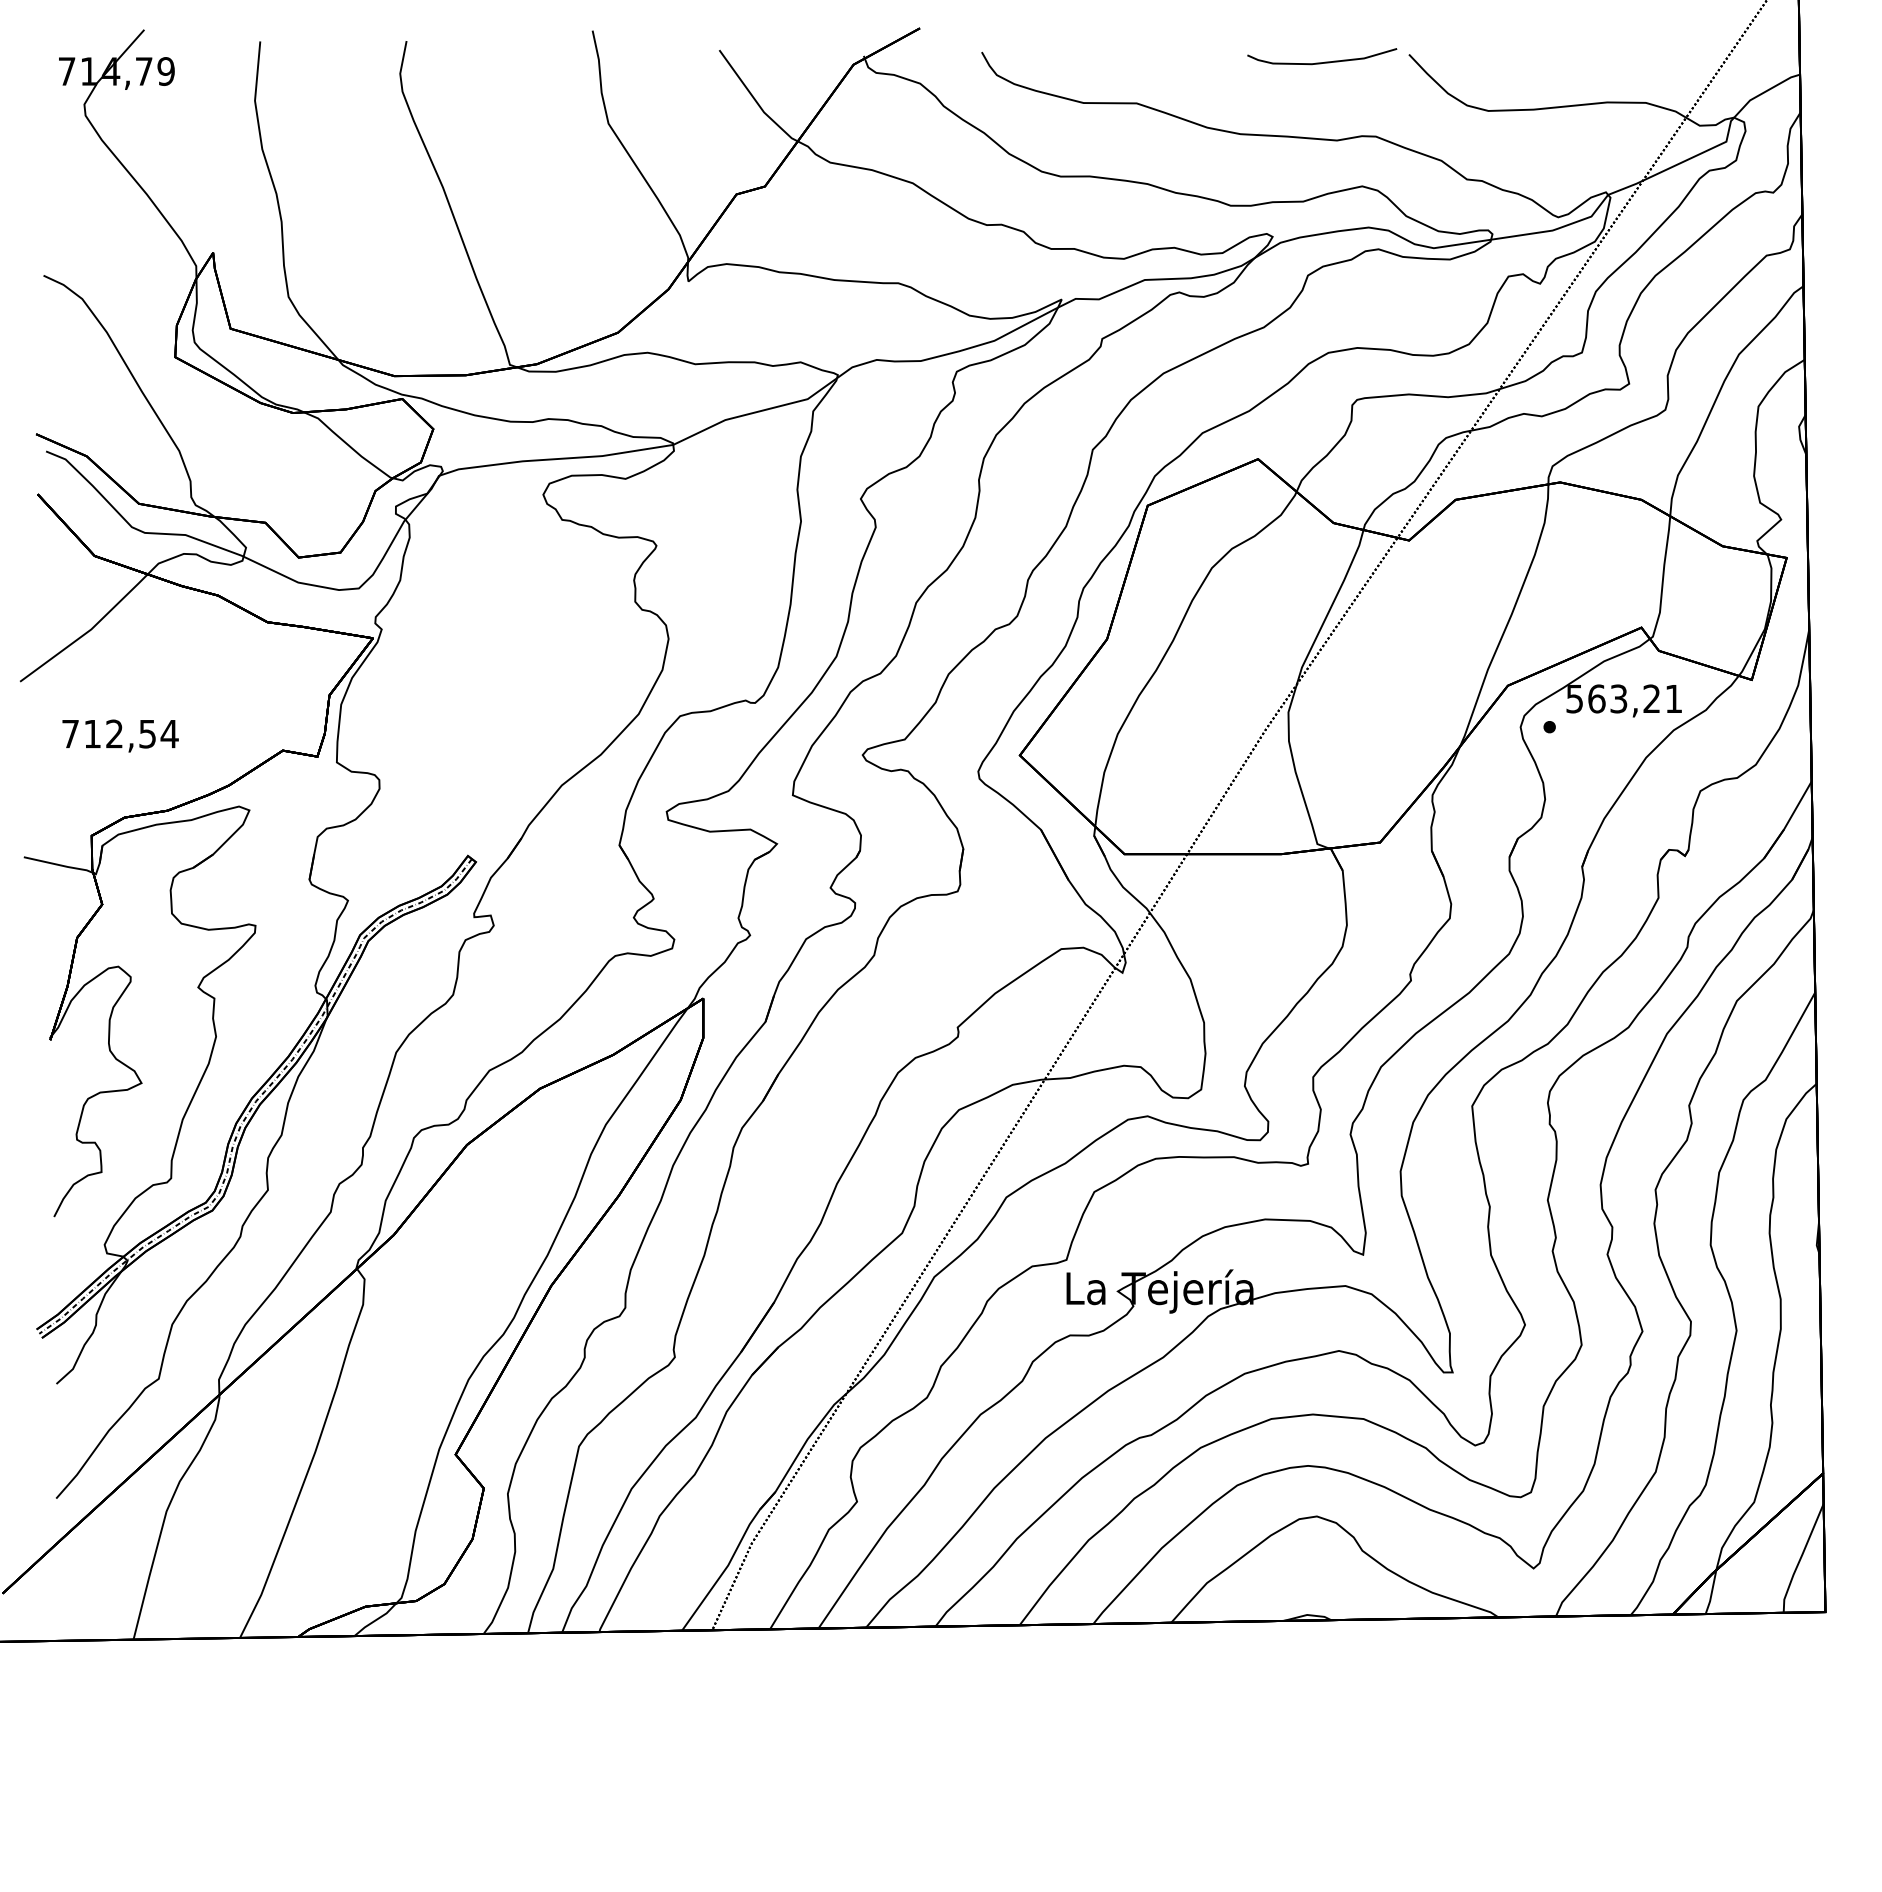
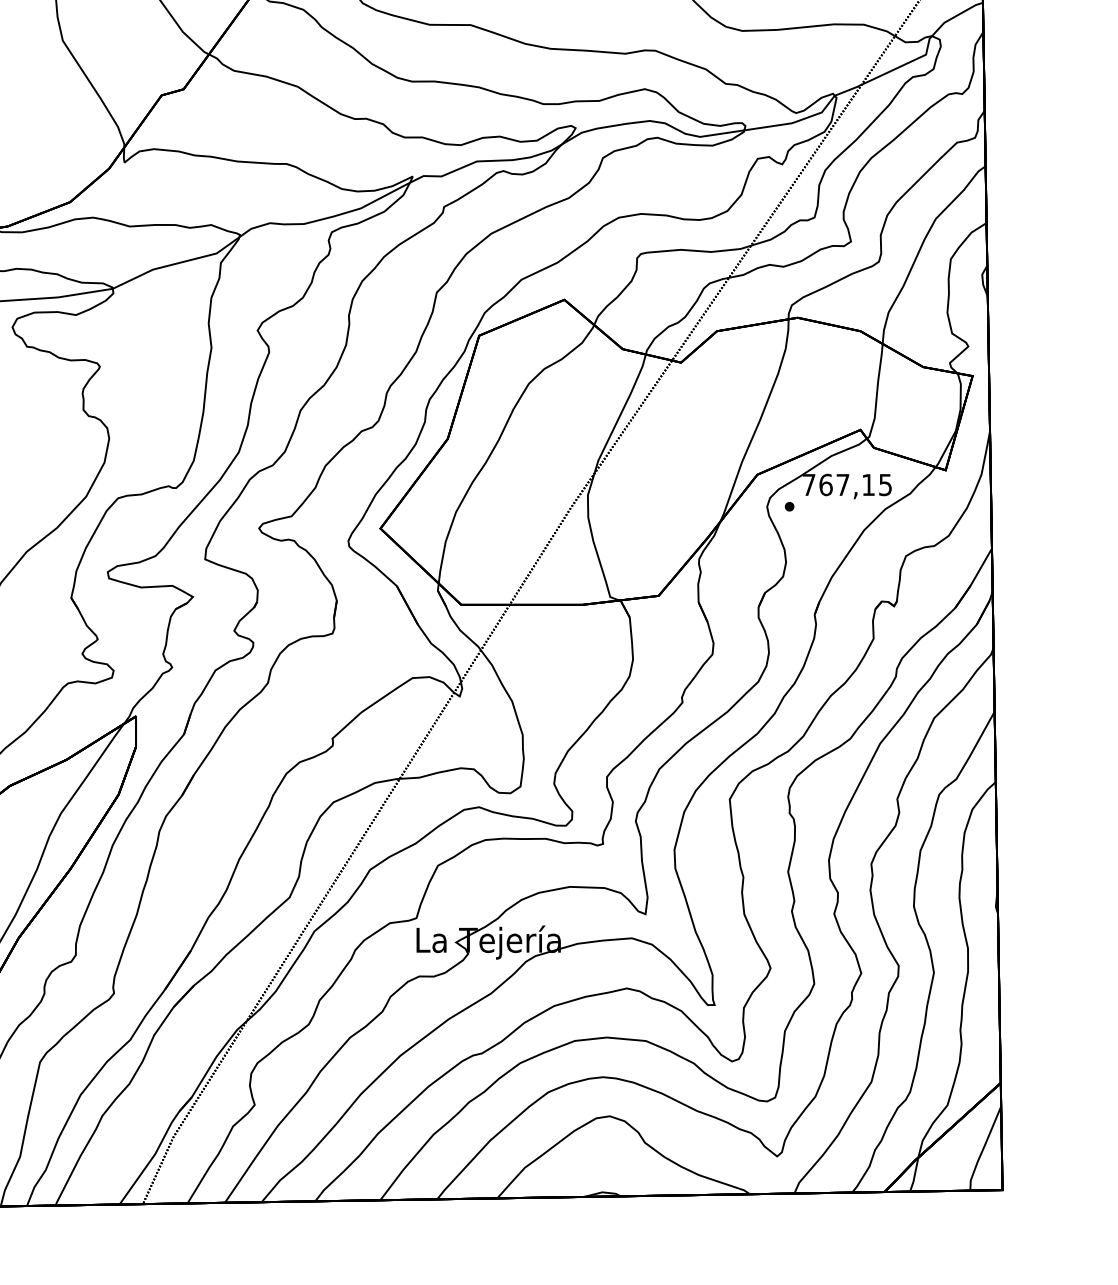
text: (1623, 698) -> (846, 484), 563,21 -> 767,15

